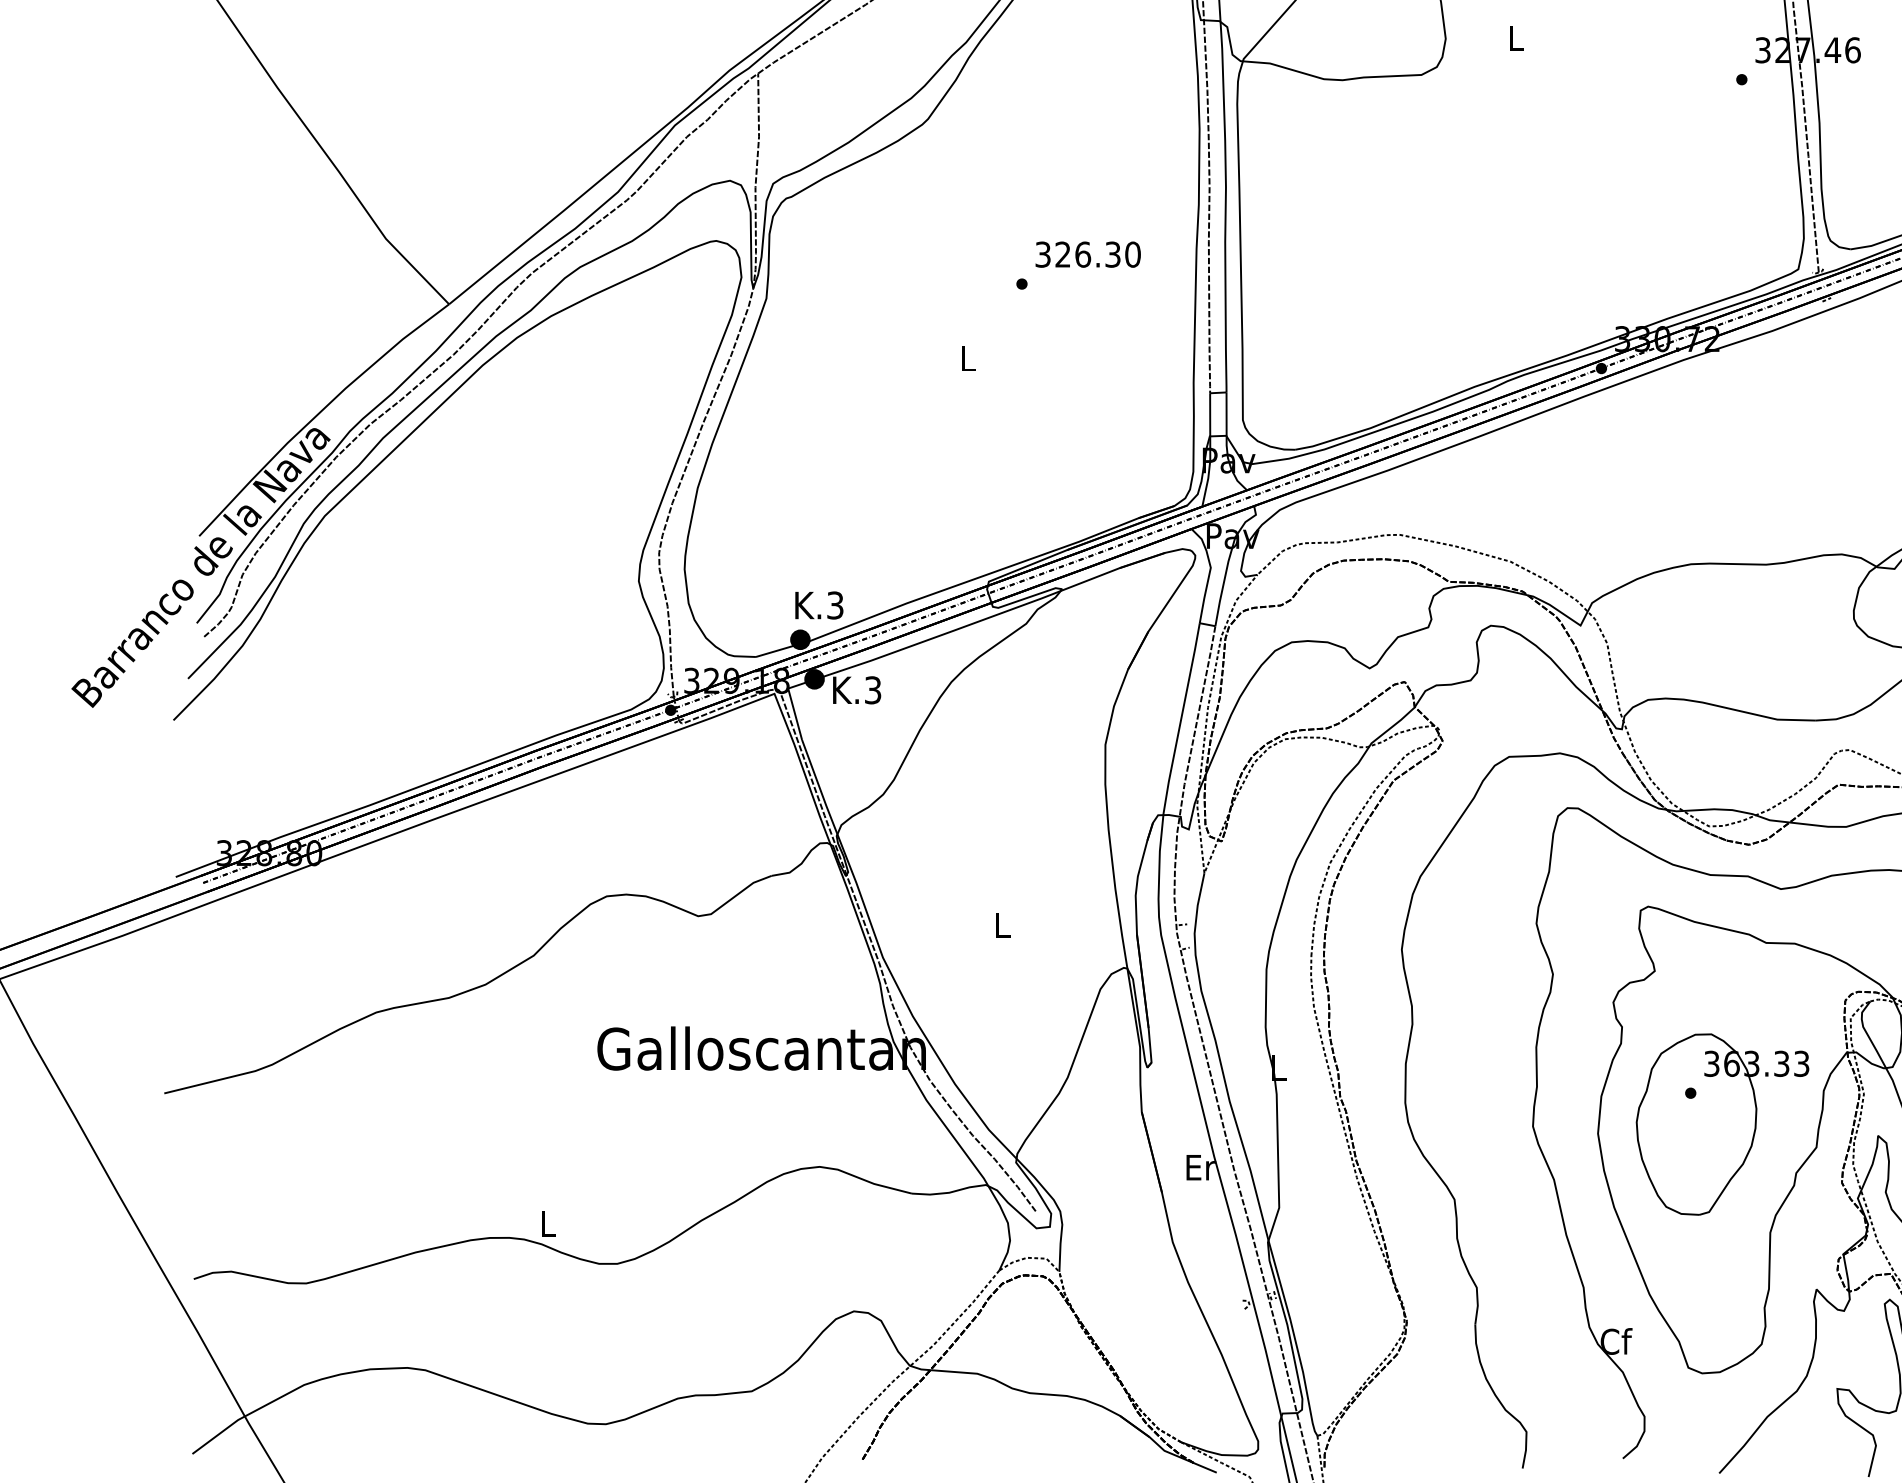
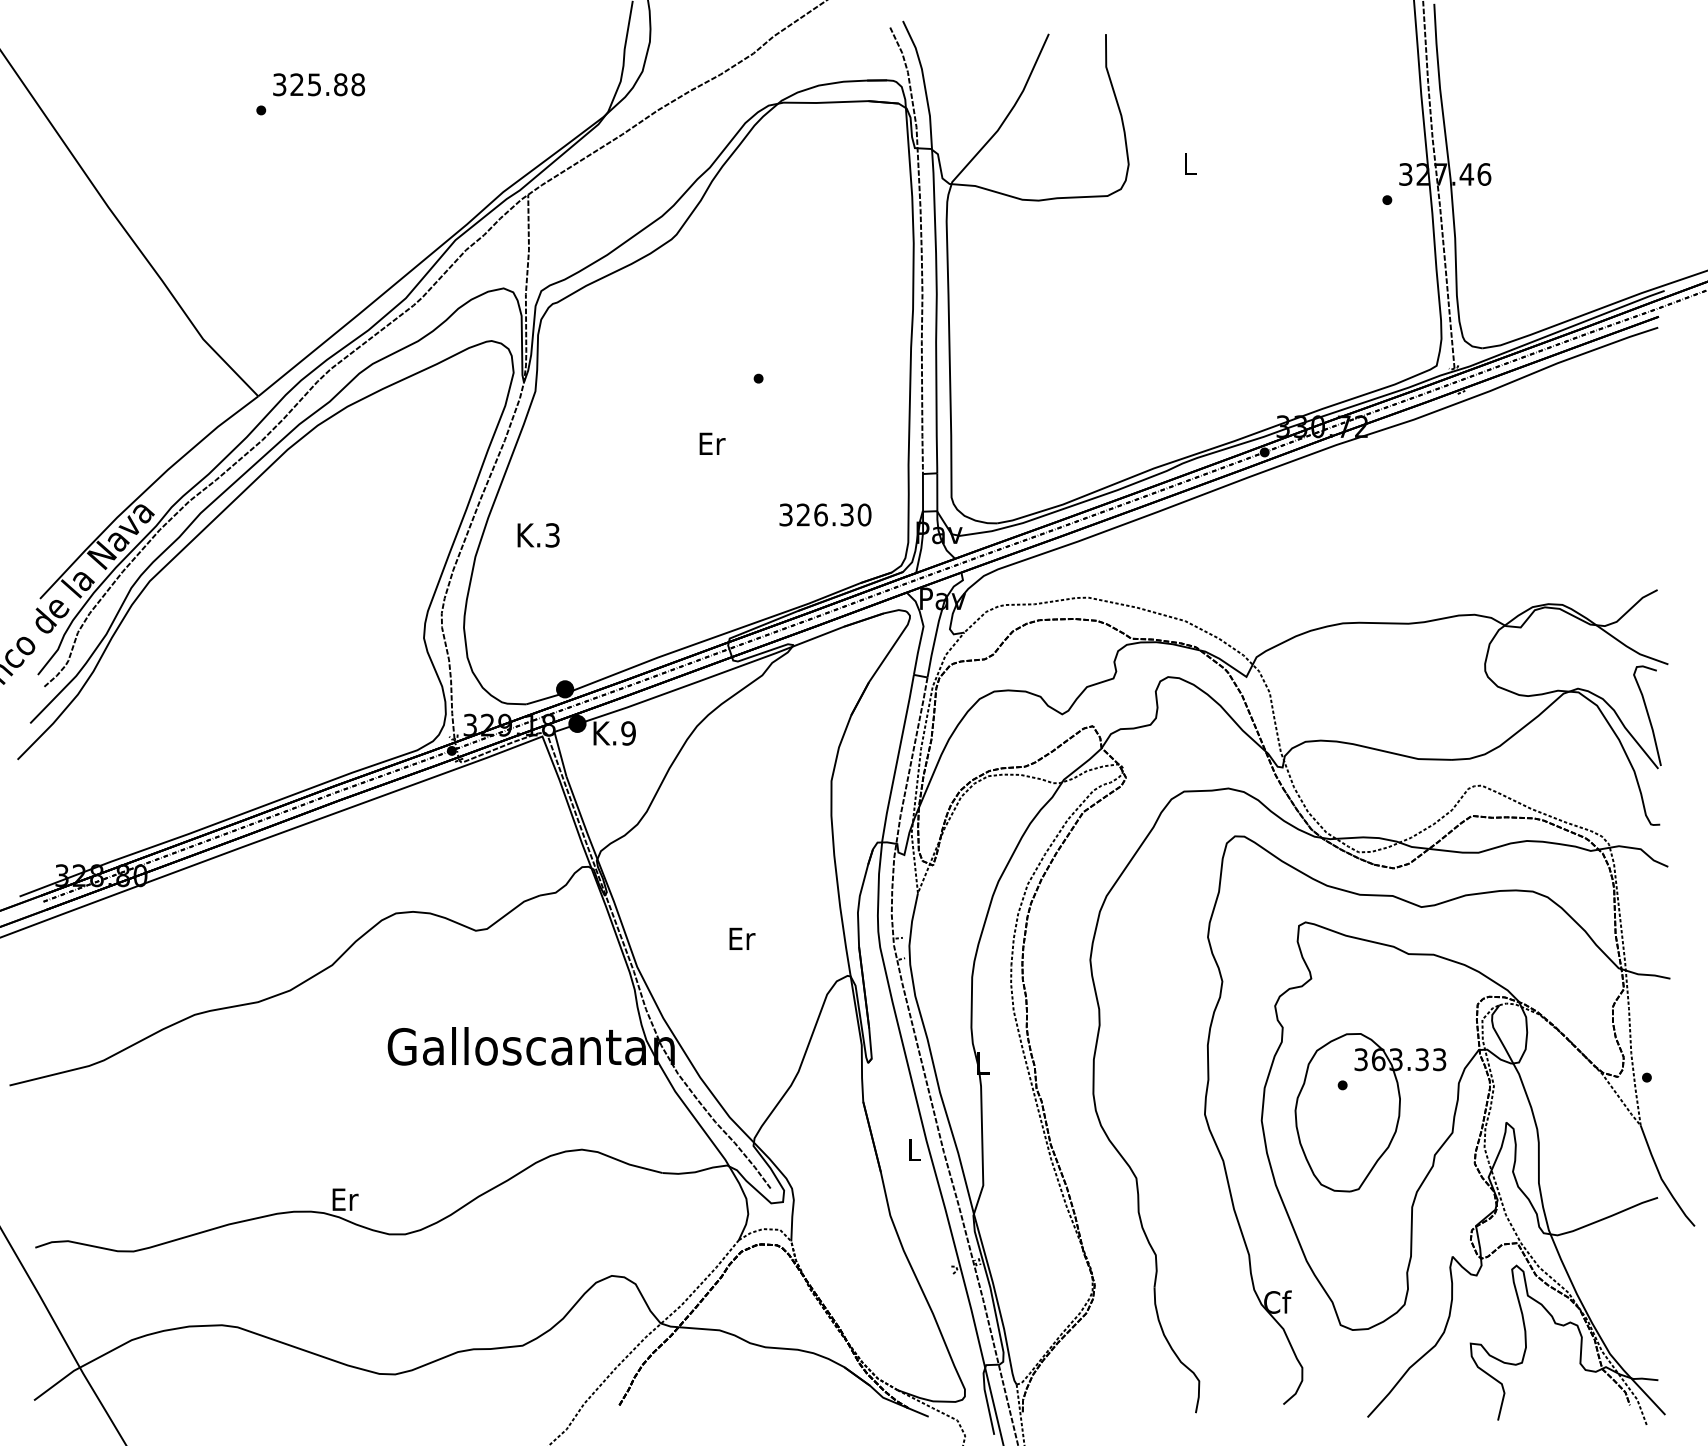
text: (1088, 254) -> (825, 514), moved
text: (969, 358) -> (712, 443), L -> Er
text: (819, 605) -> (538, 535), moved
text: (872, 690) -> (628, 733), K.3 -> K.9
text: (1003, 925) -> (742, 938), L -> Er
text: (1200, 1167) -> (914, 1150), Er -> L
text: (548, 1223) -> (345, 1199), L -> Er

